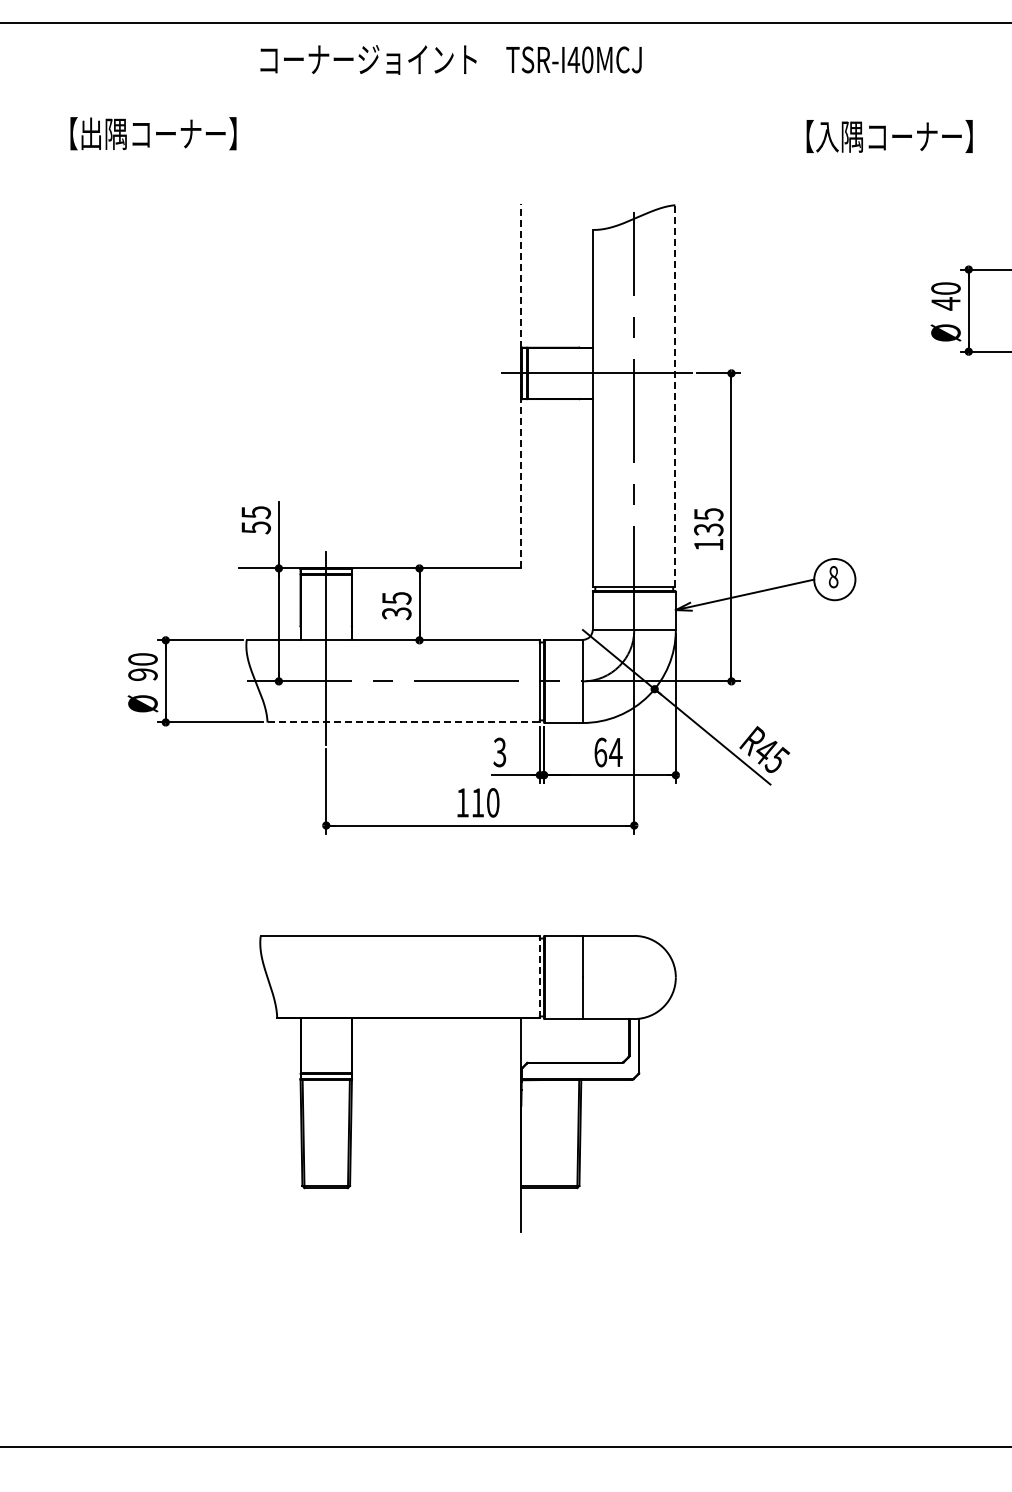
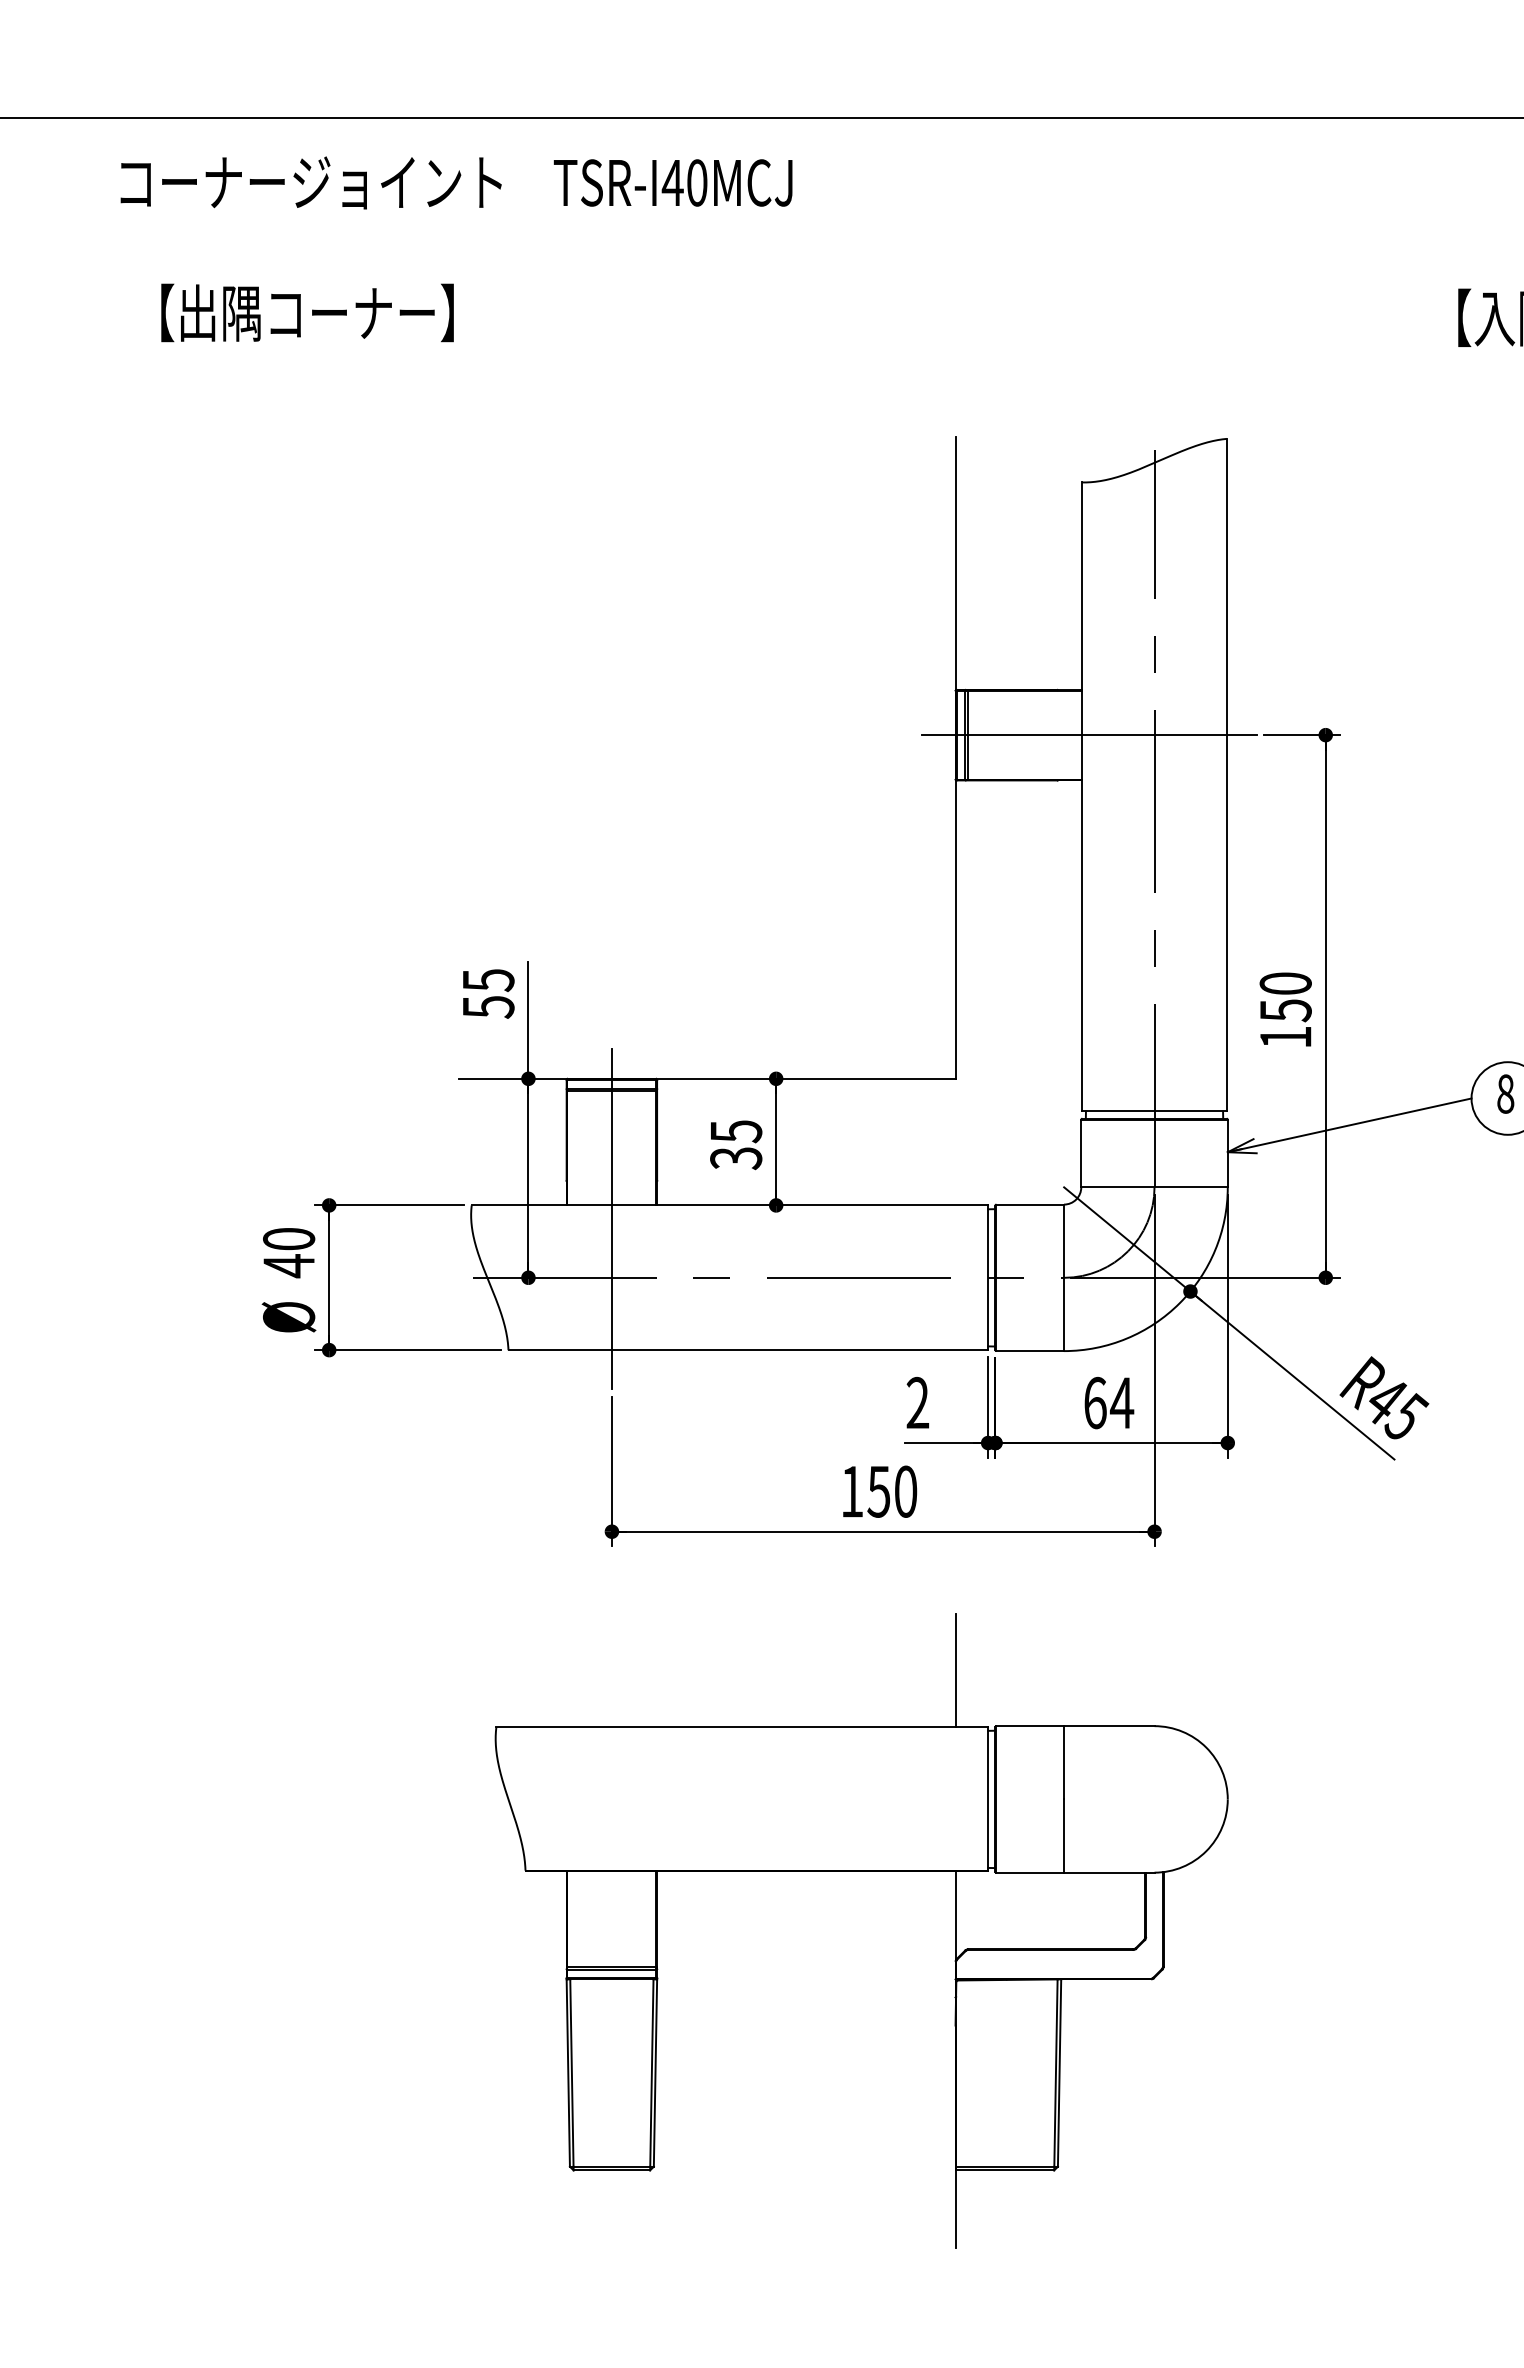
text: (450, 59) -> (455, 182), moved
line: (521, 385) -> (955, 756), dashed -> solid
line: (675, 396) -> (1227, 775), dashed -> solid
text: (708, 521) -> (1285, 996), 135 -> 150
text: (142, 674) -> (288, 1265), 90 -> 40
line: (404, 722) -> (749, 1350), dashed -> solid
text: (499, 752) -> (917, 1403), 3 -> 2
text: (477, 802) -> (878, 1491), 110 -> 150
line: (521, 904) -> (955, 1670), added
line: (539, 977) -> (987, 1799), dashed -> solid

